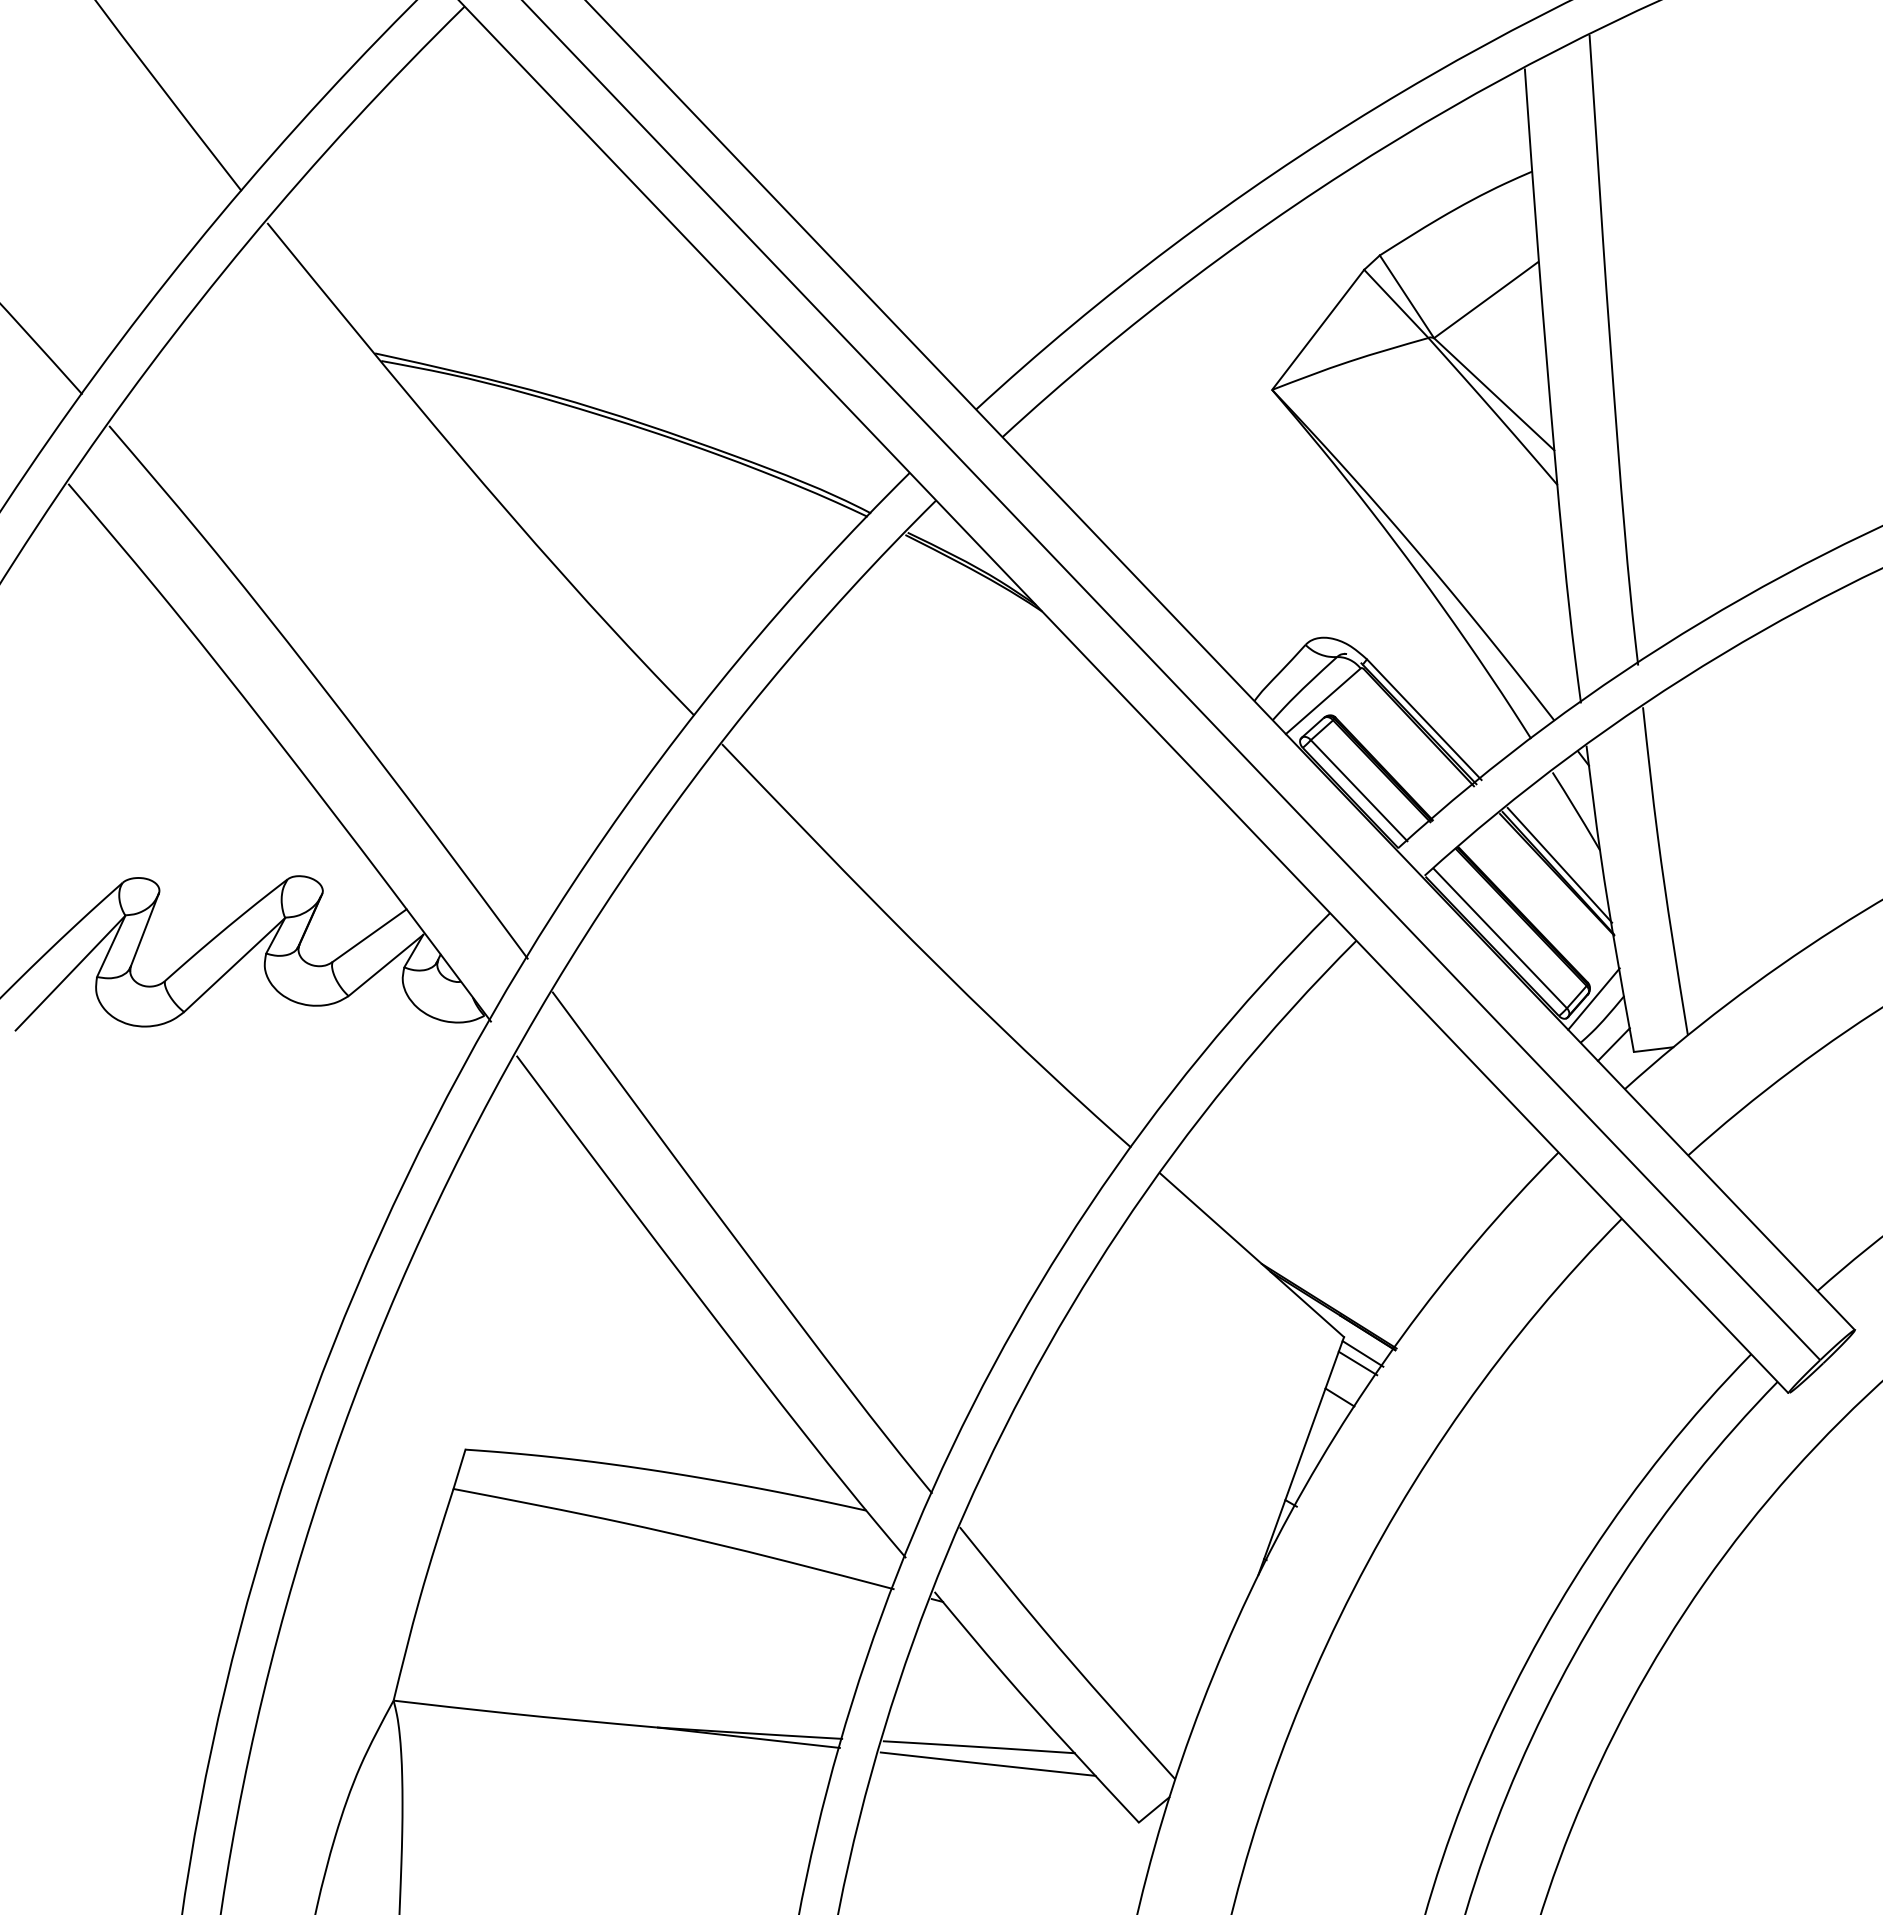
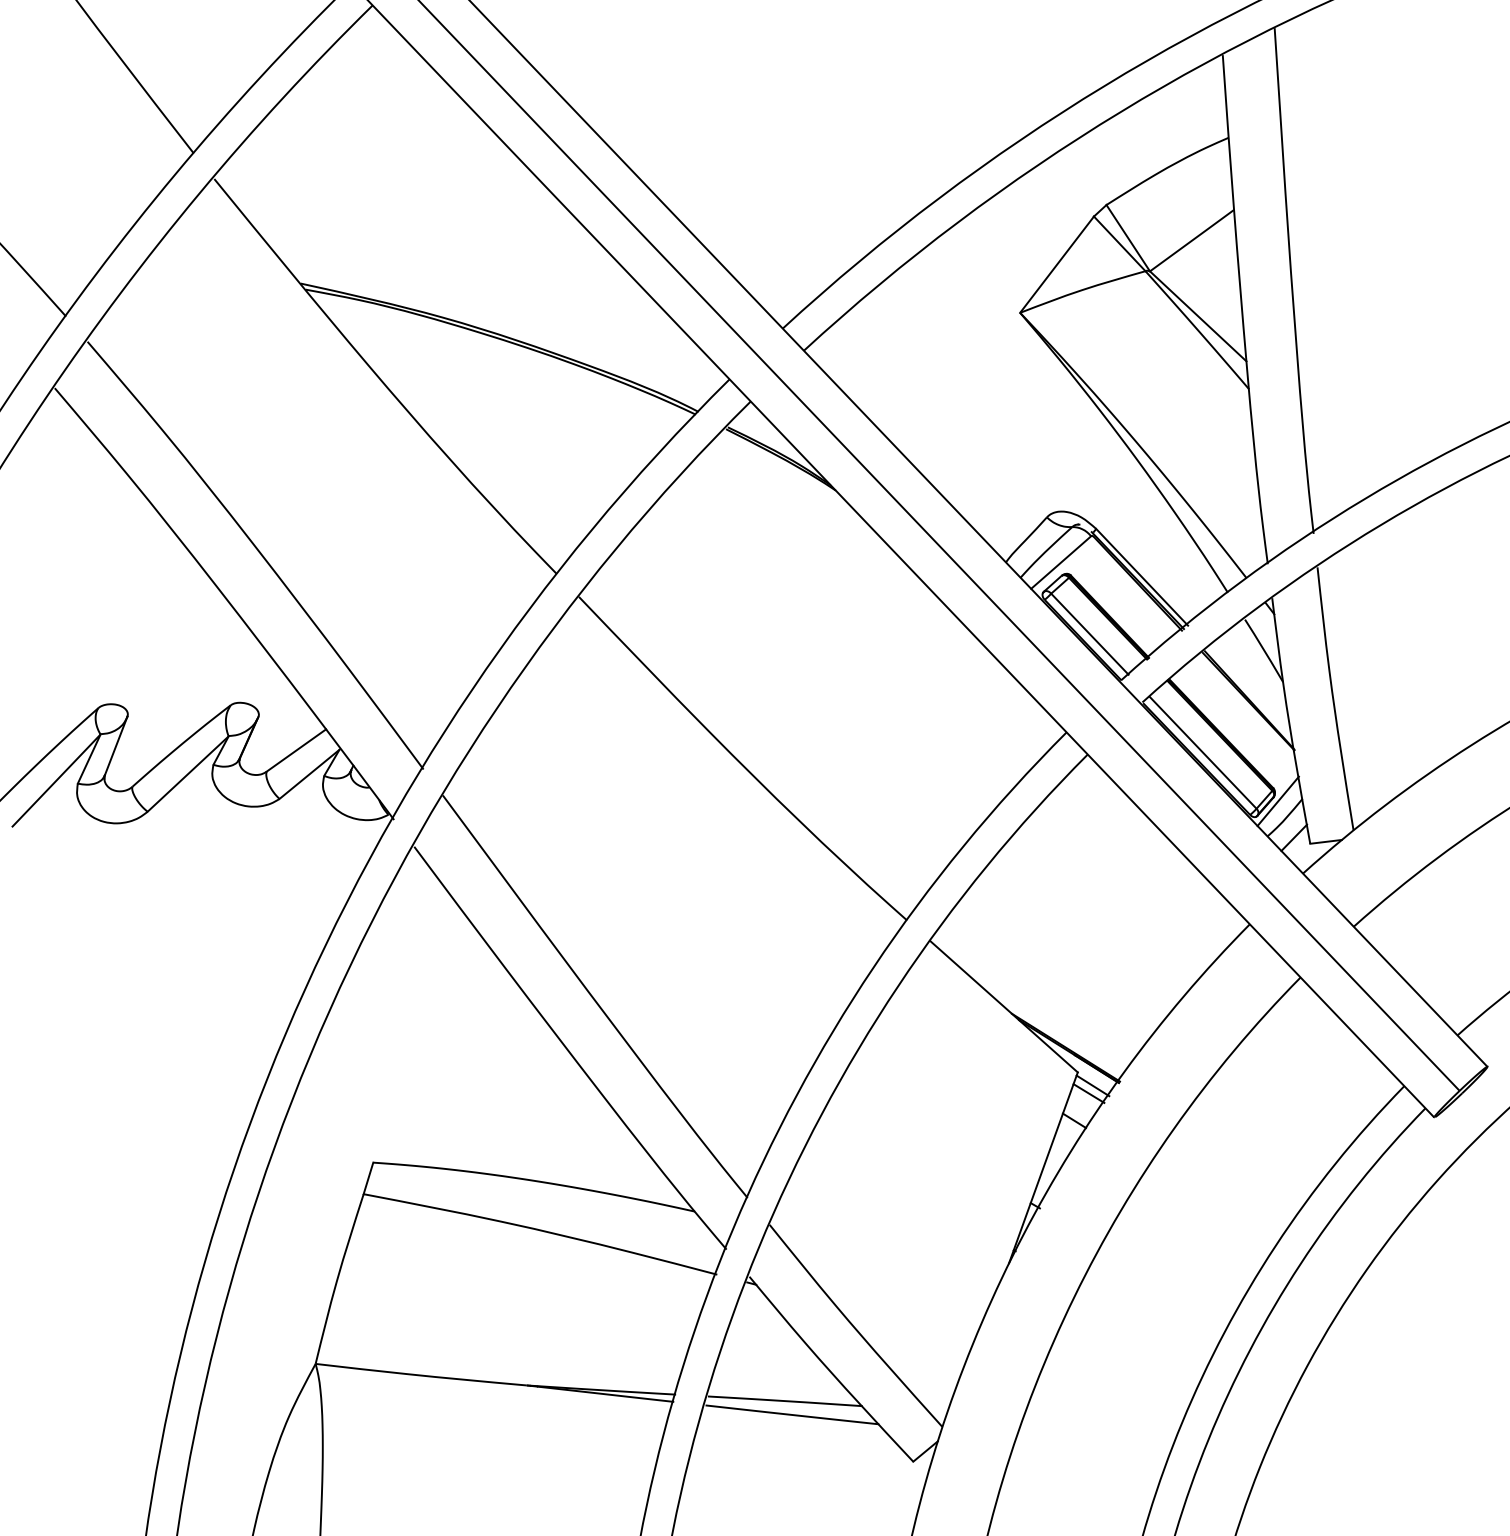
line: (1559, 864) -> (1250, 693), removed

